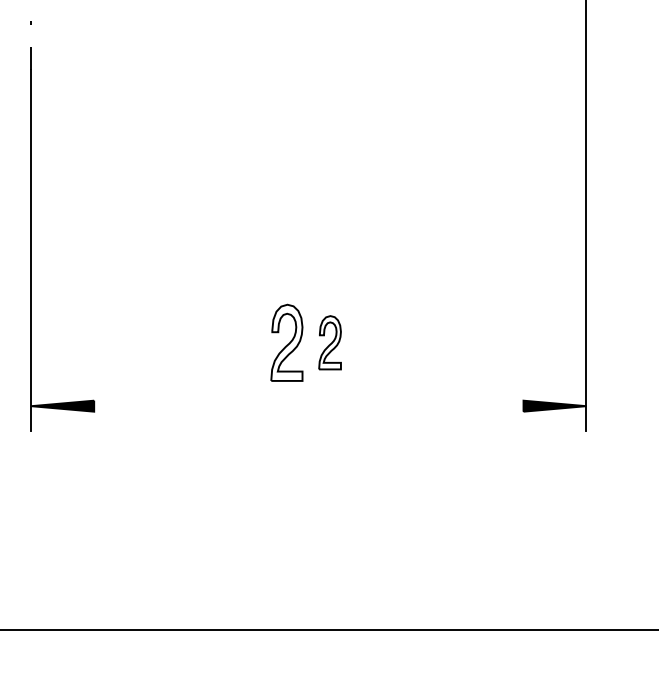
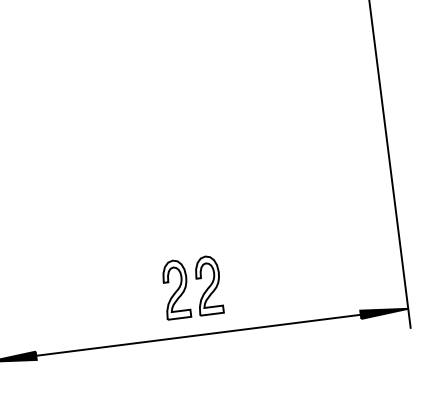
part: (329, 342) -> (208, 285), size x1.43
line: (308, 406) -> (198, 335), added

